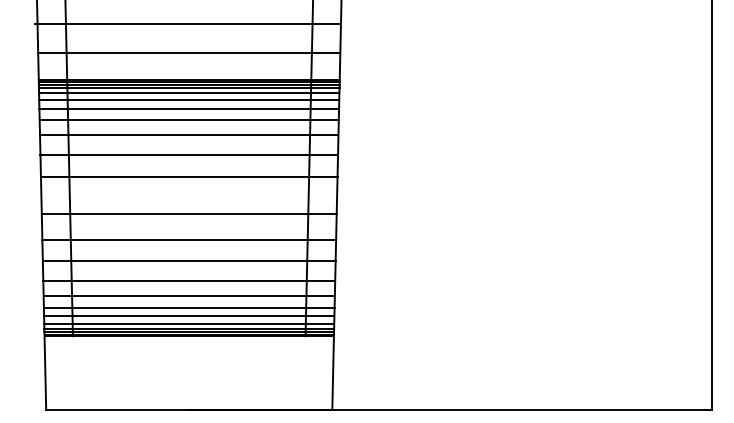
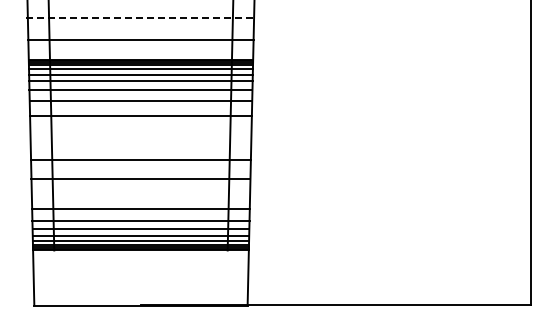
line: (188, 23) -> (140, 17), solid -> dashed
line: (188, 176) -> (140, 131), removed
line: (188, 261) -> (140, 194), removed

